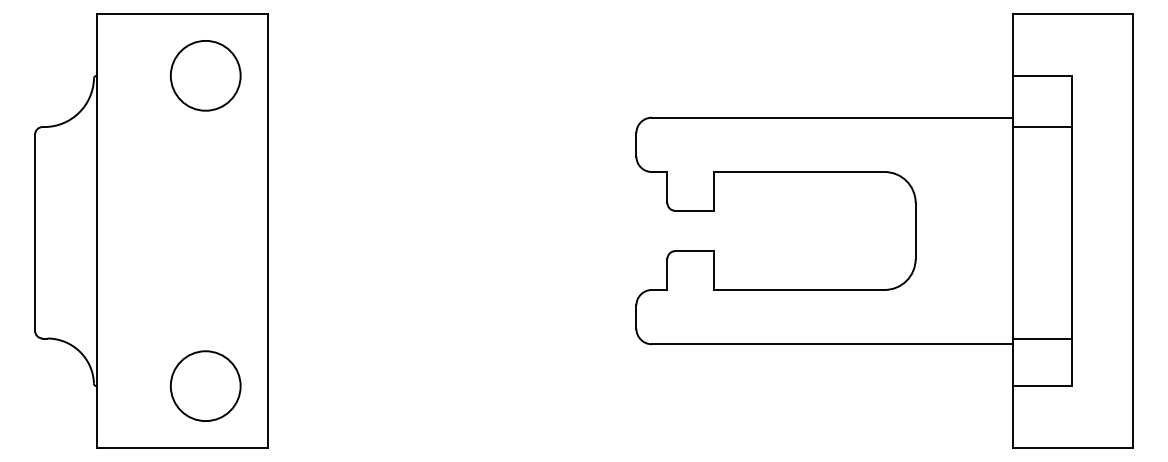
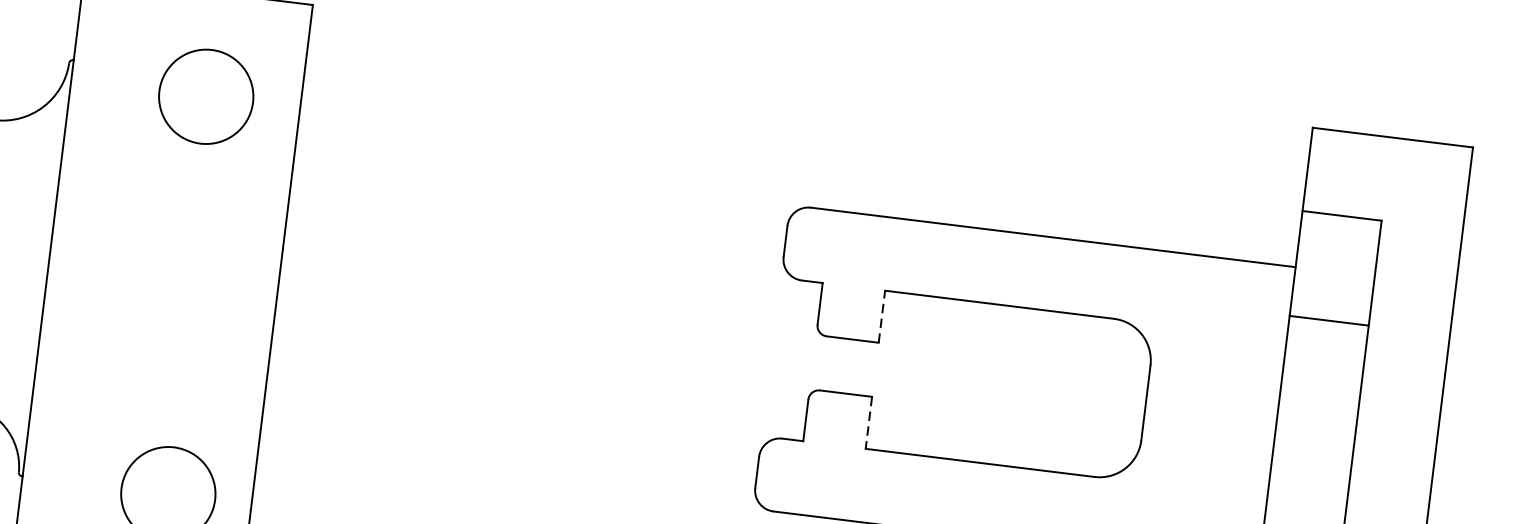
circle: (205, 75) -> (205, 96), moved
line: (1042, 127) -> (1328, 321), moved
line: (713, 190) -> (881, 315), solid -> dashed
line: (713, 271) -> (868, 424), solid -> dashed

